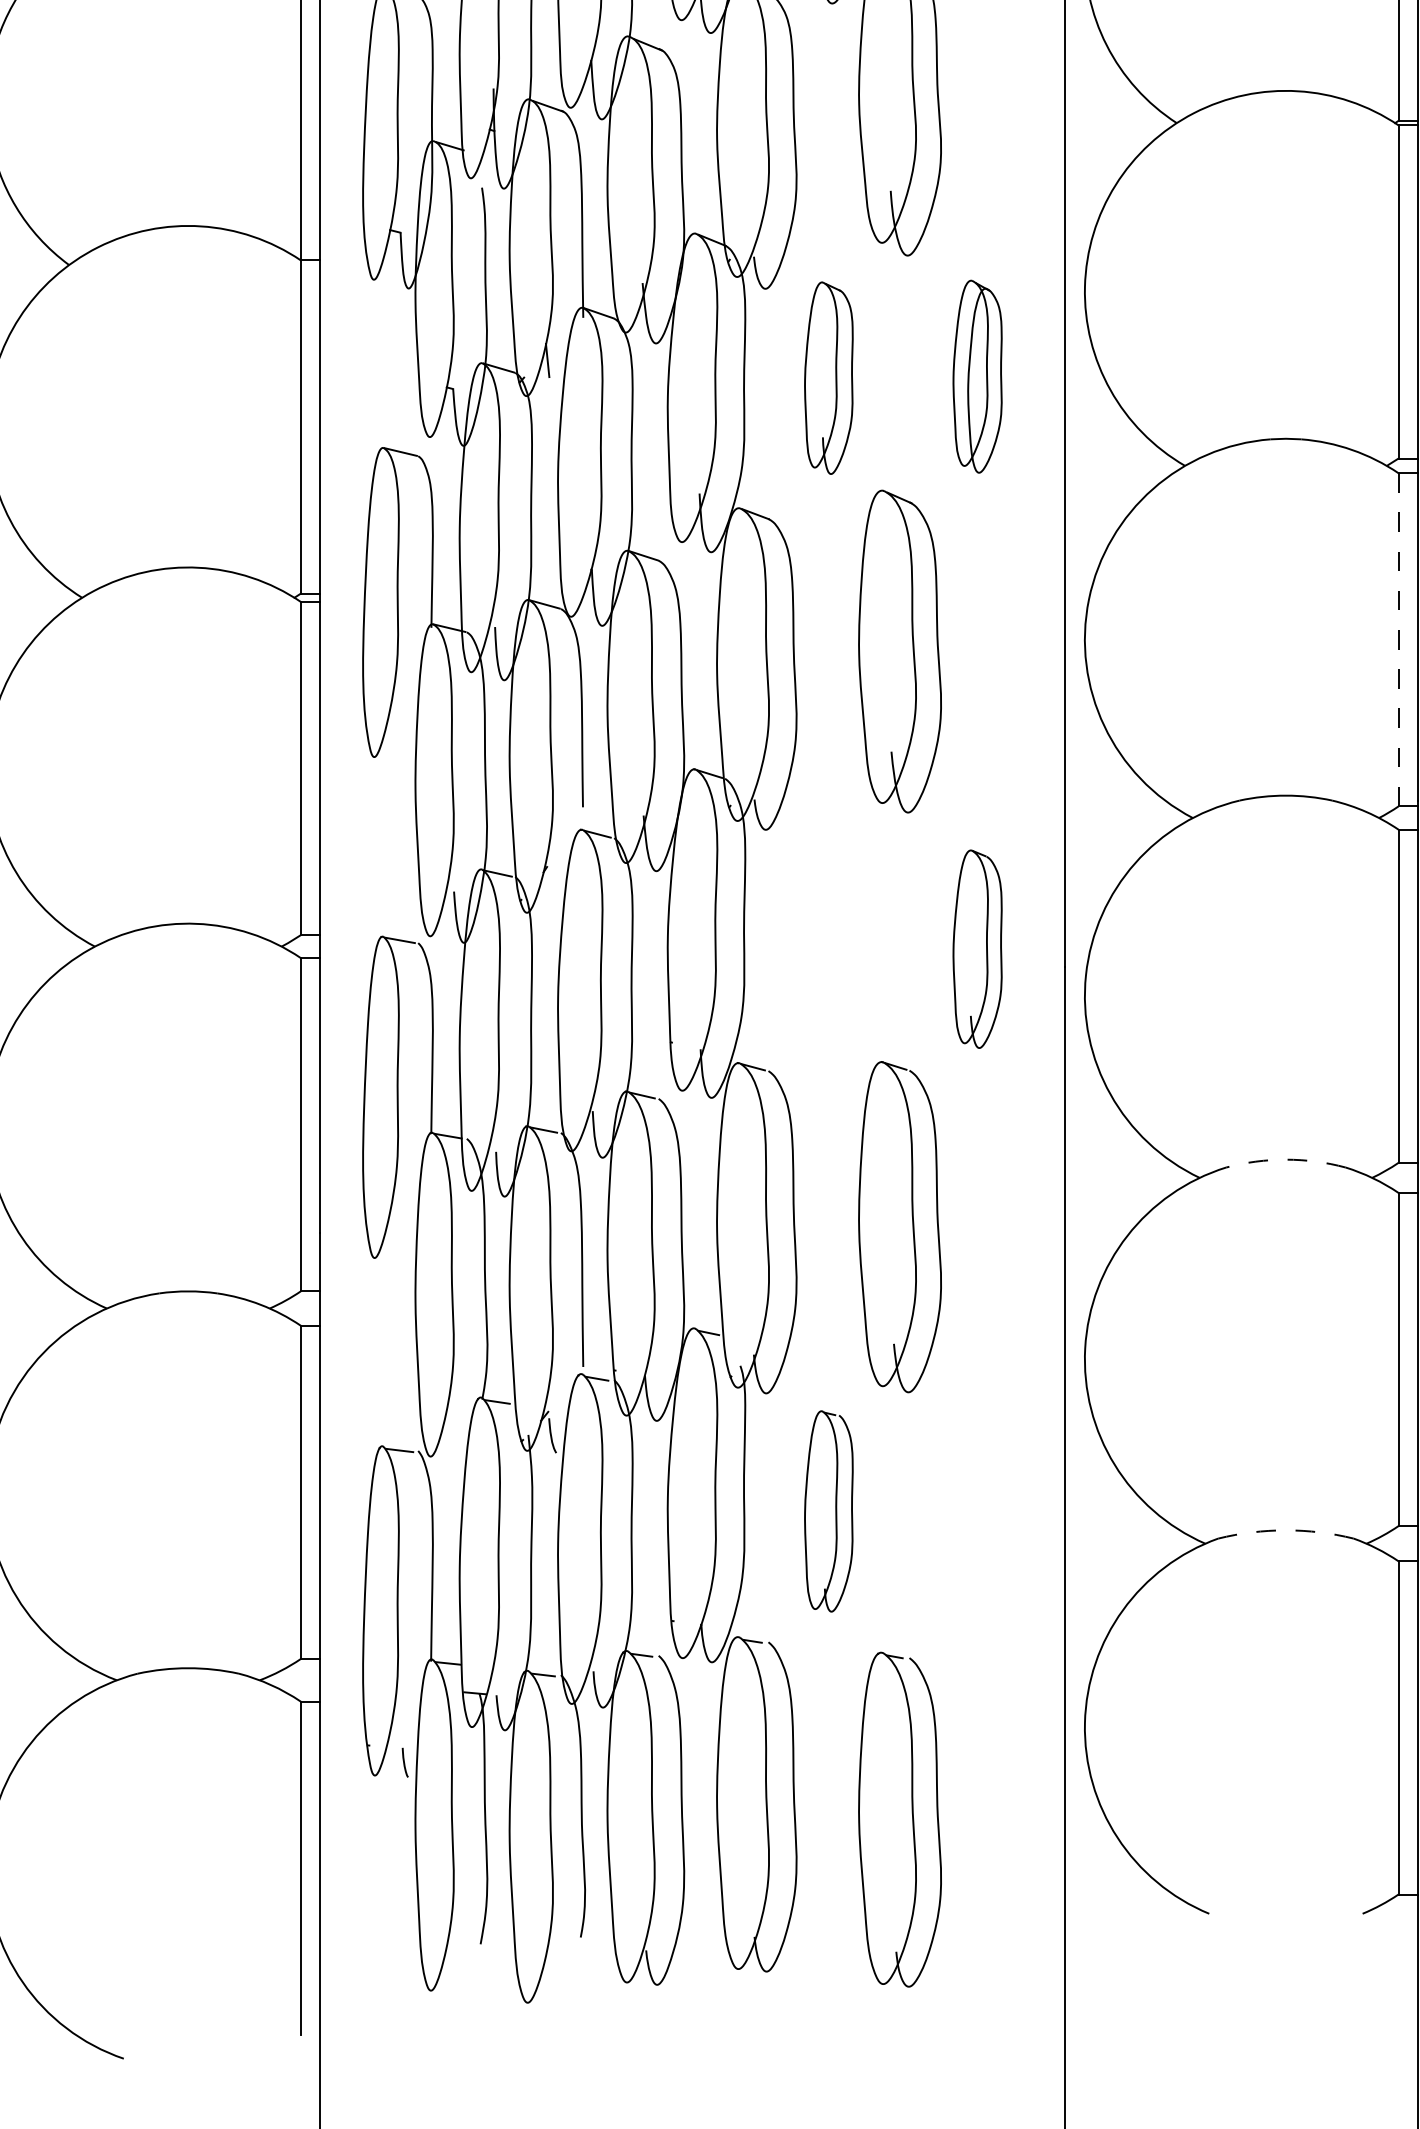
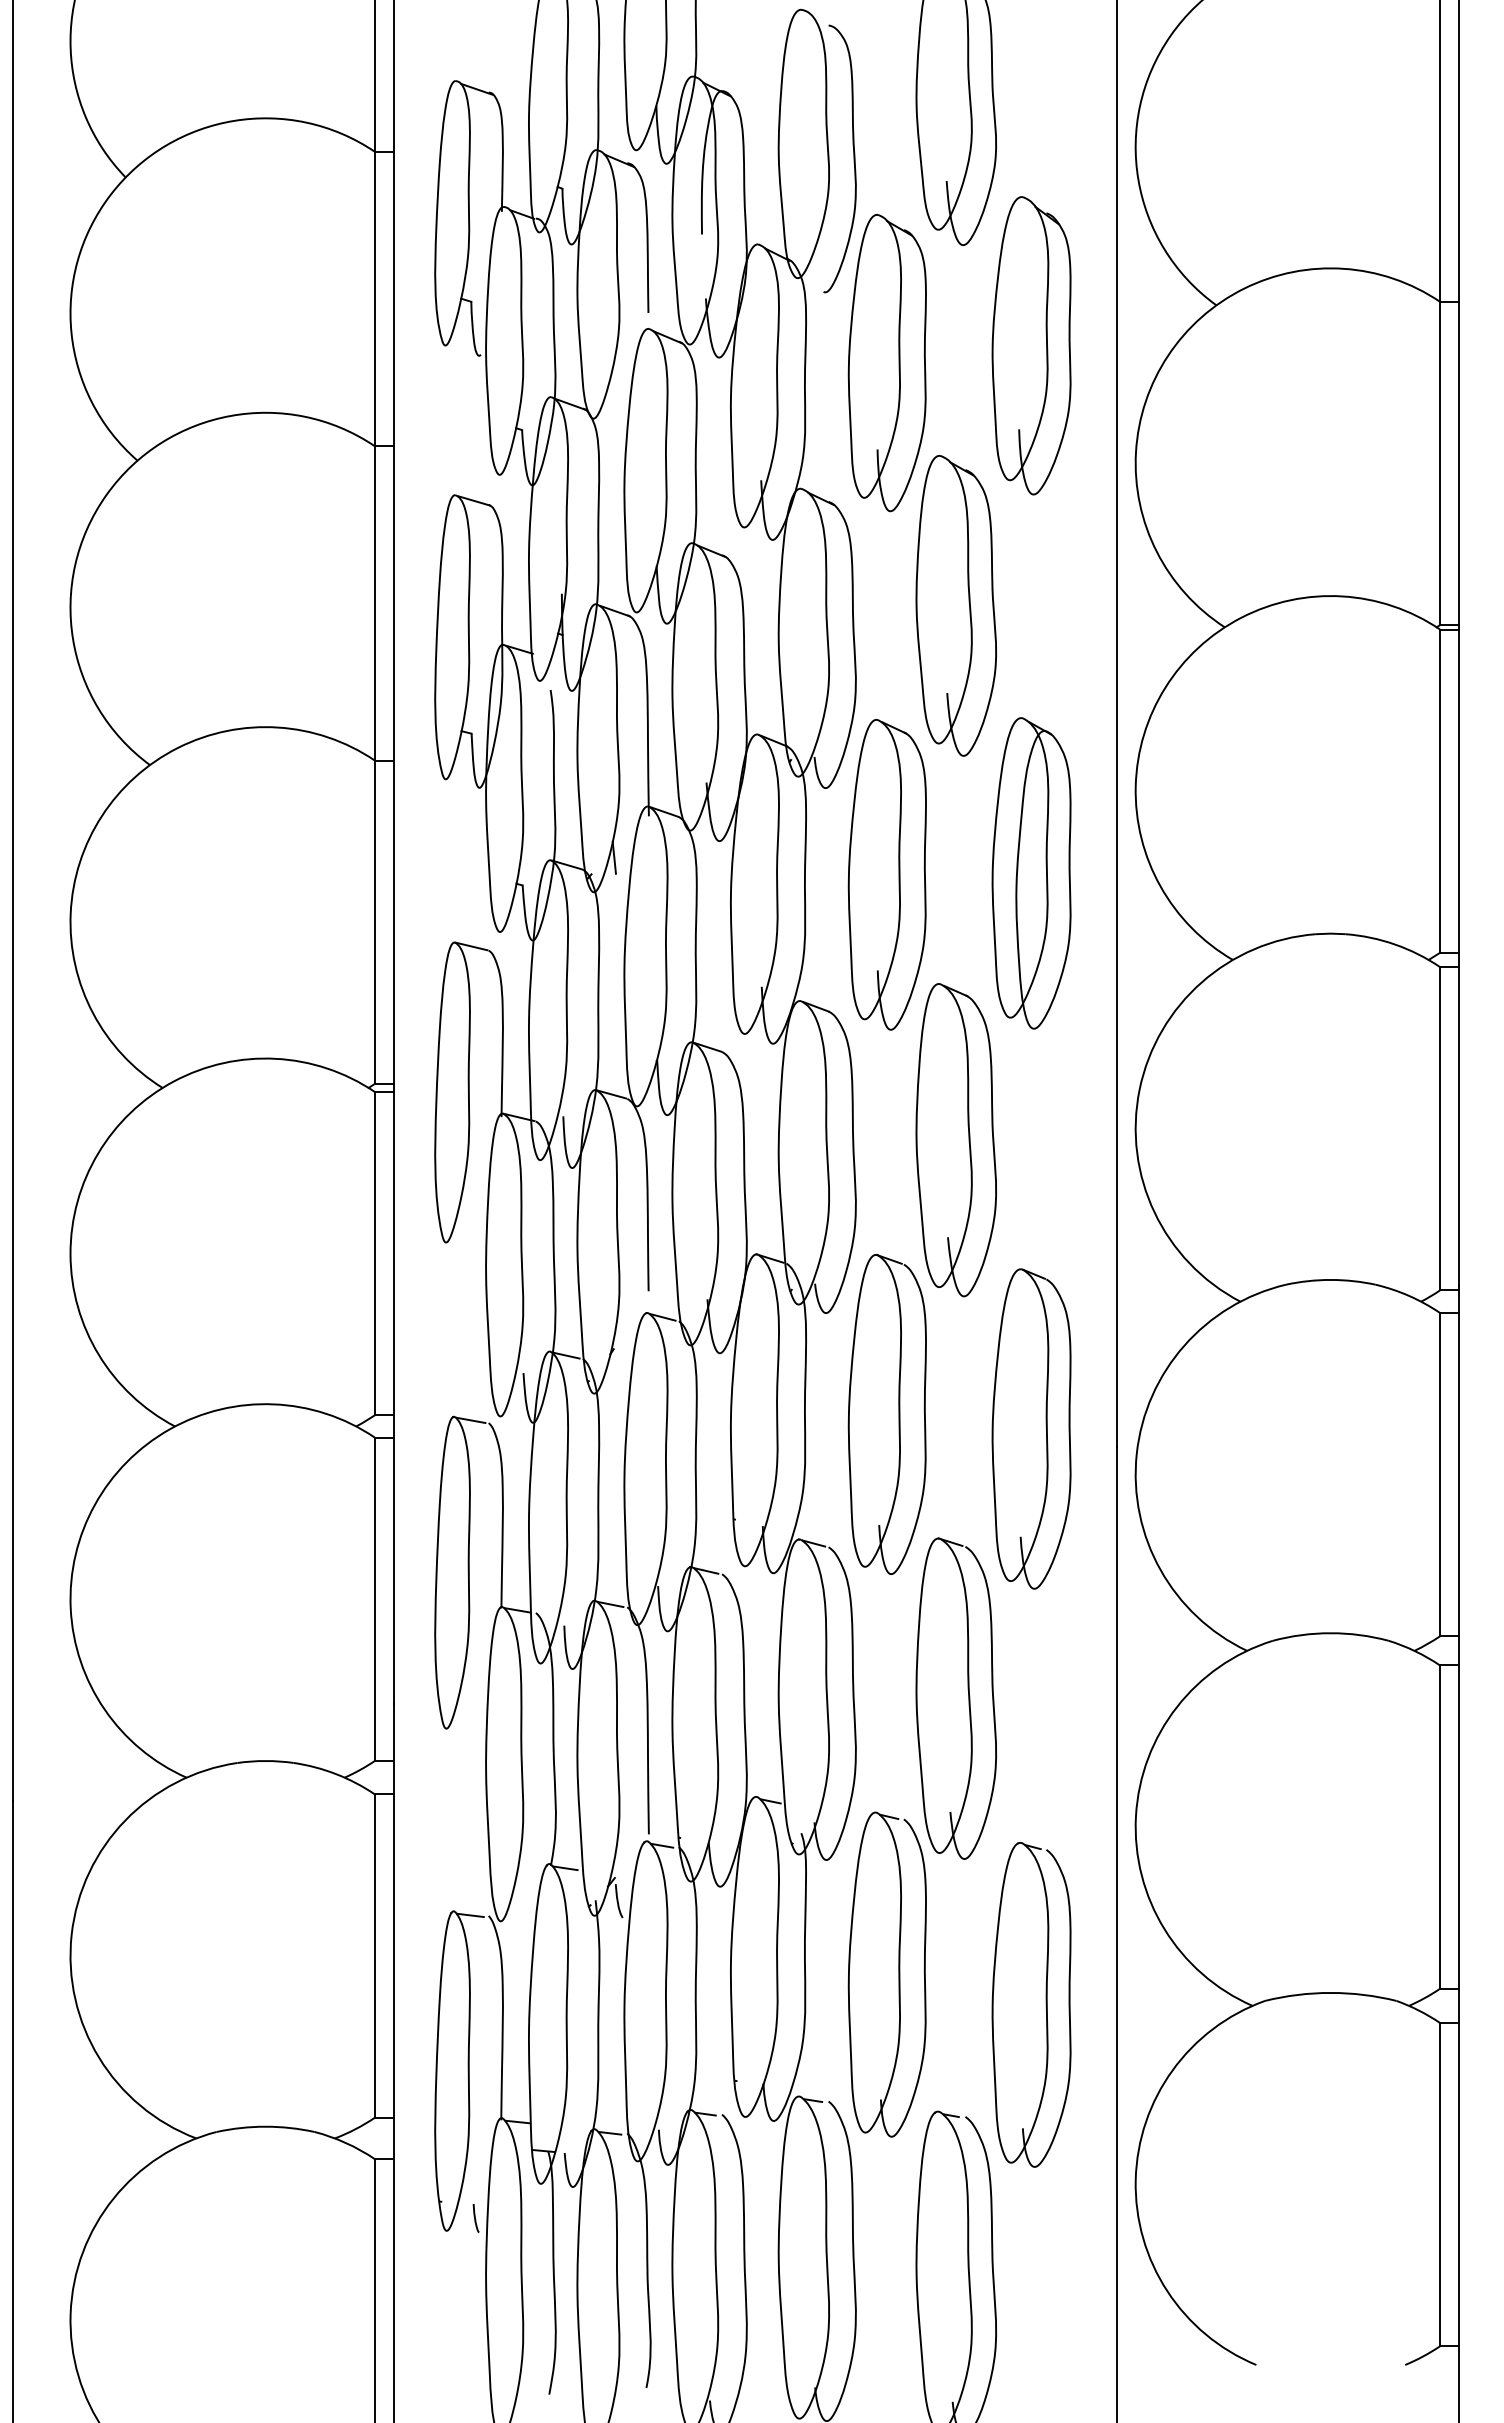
part: (977, 376) -> (1031, 873), size x1.67
part: (828, 377) -> (886, 874), size x1.67
line: (1399, 639) -> (1440, 1128), dashed -> solid
part: (828, 934) -> (886, 1414), added
part: (977, 948) -> (1031, 1428), size x1.67
arc: (1285, 1159) -> (1330, 1633), dashed -> solid
part: (828, 1511) -> (886, 1974), size x1.67
arc: (1285, 1529) -> (1330, 1992), dashed -> solid
part: (977, 1542) -> (1031, 2004), added

